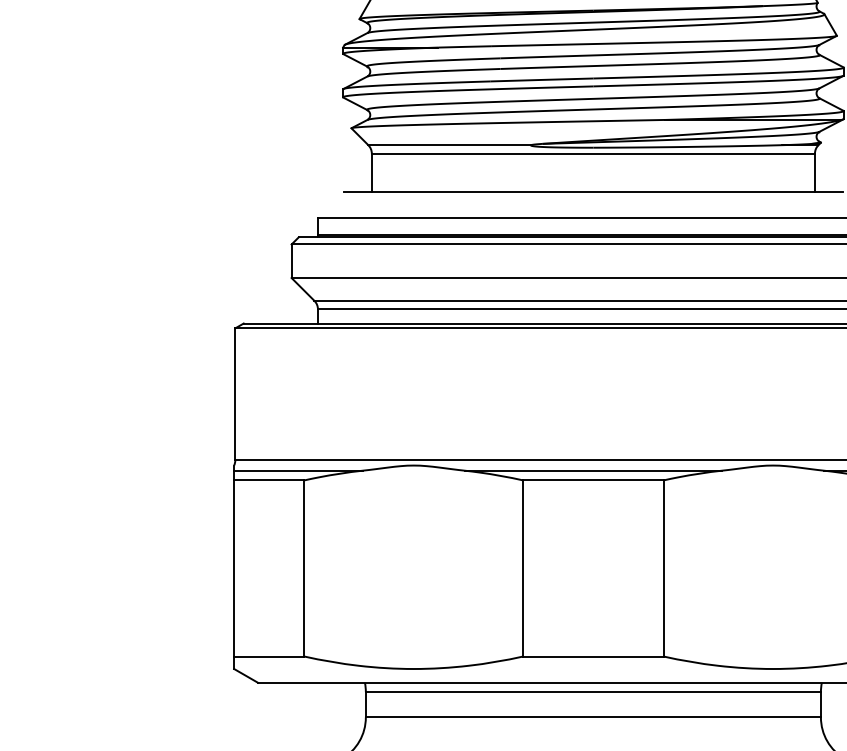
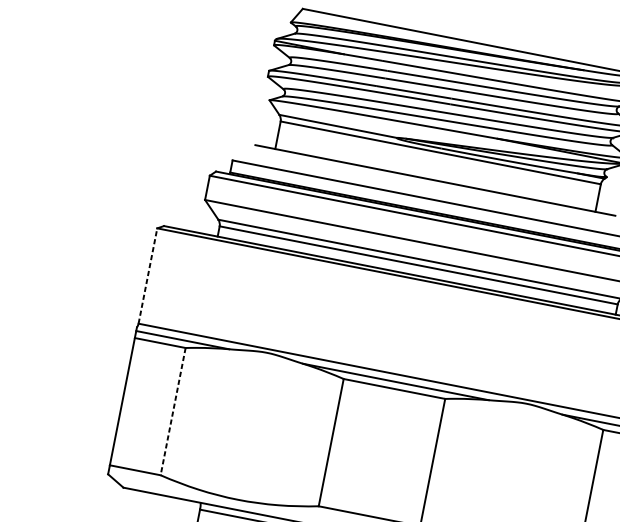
line: (235, 394) -> (148, 276), solid -> dashed
line: (304, 568) -> (173, 411), solid -> dashed

